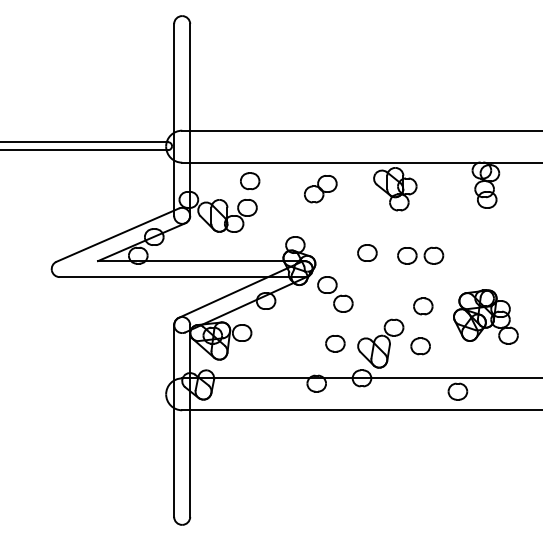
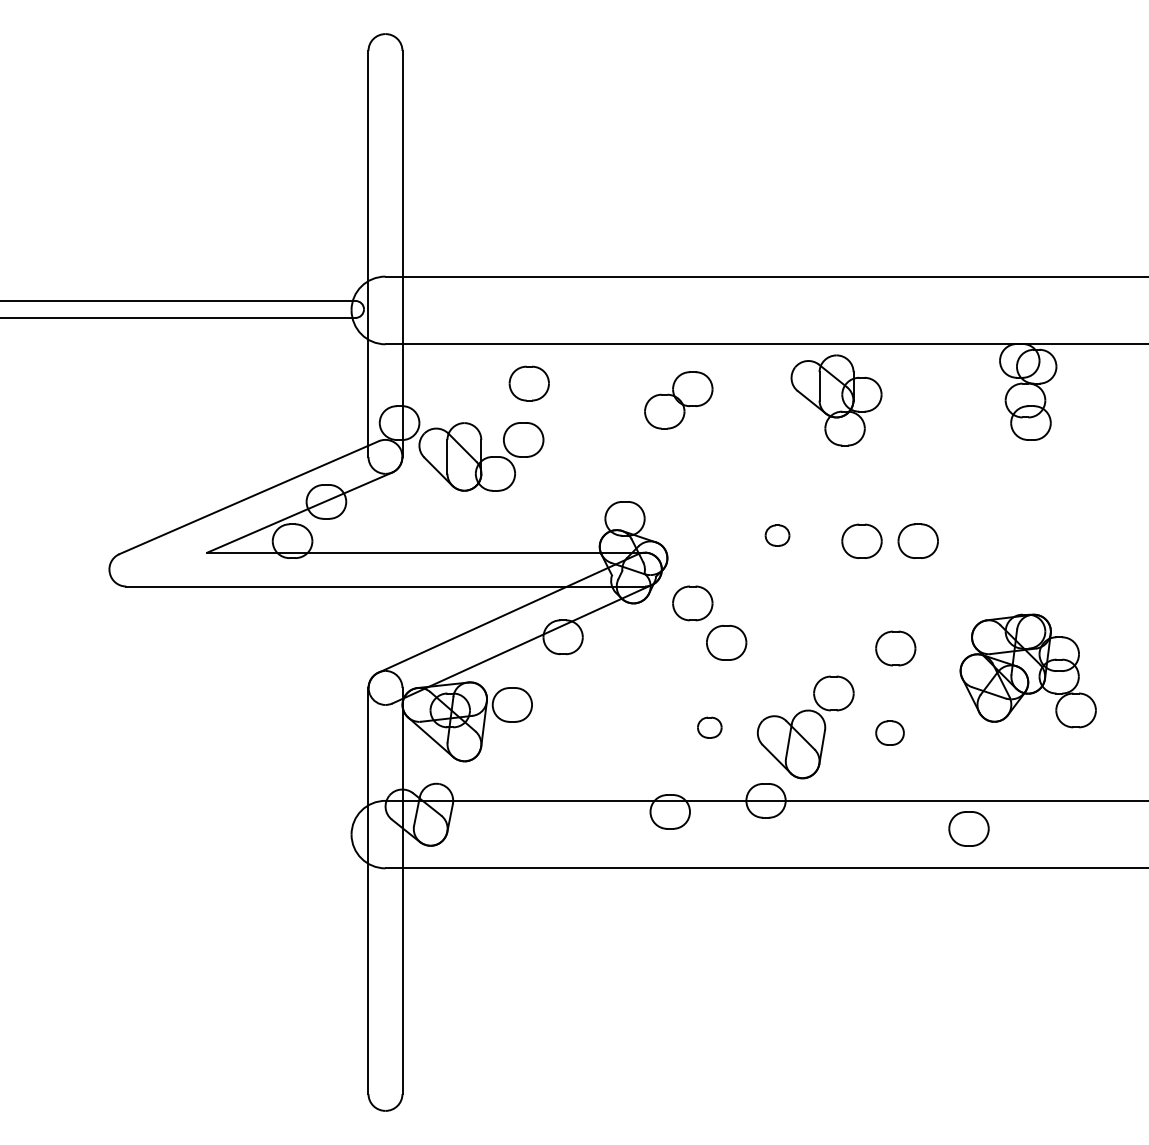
part: (367, 252) -> (777, 534), size x0.6
part: (335, 343) -> (709, 726), size x0.6
part: (420, 346) -> (889, 733), size x0.7

